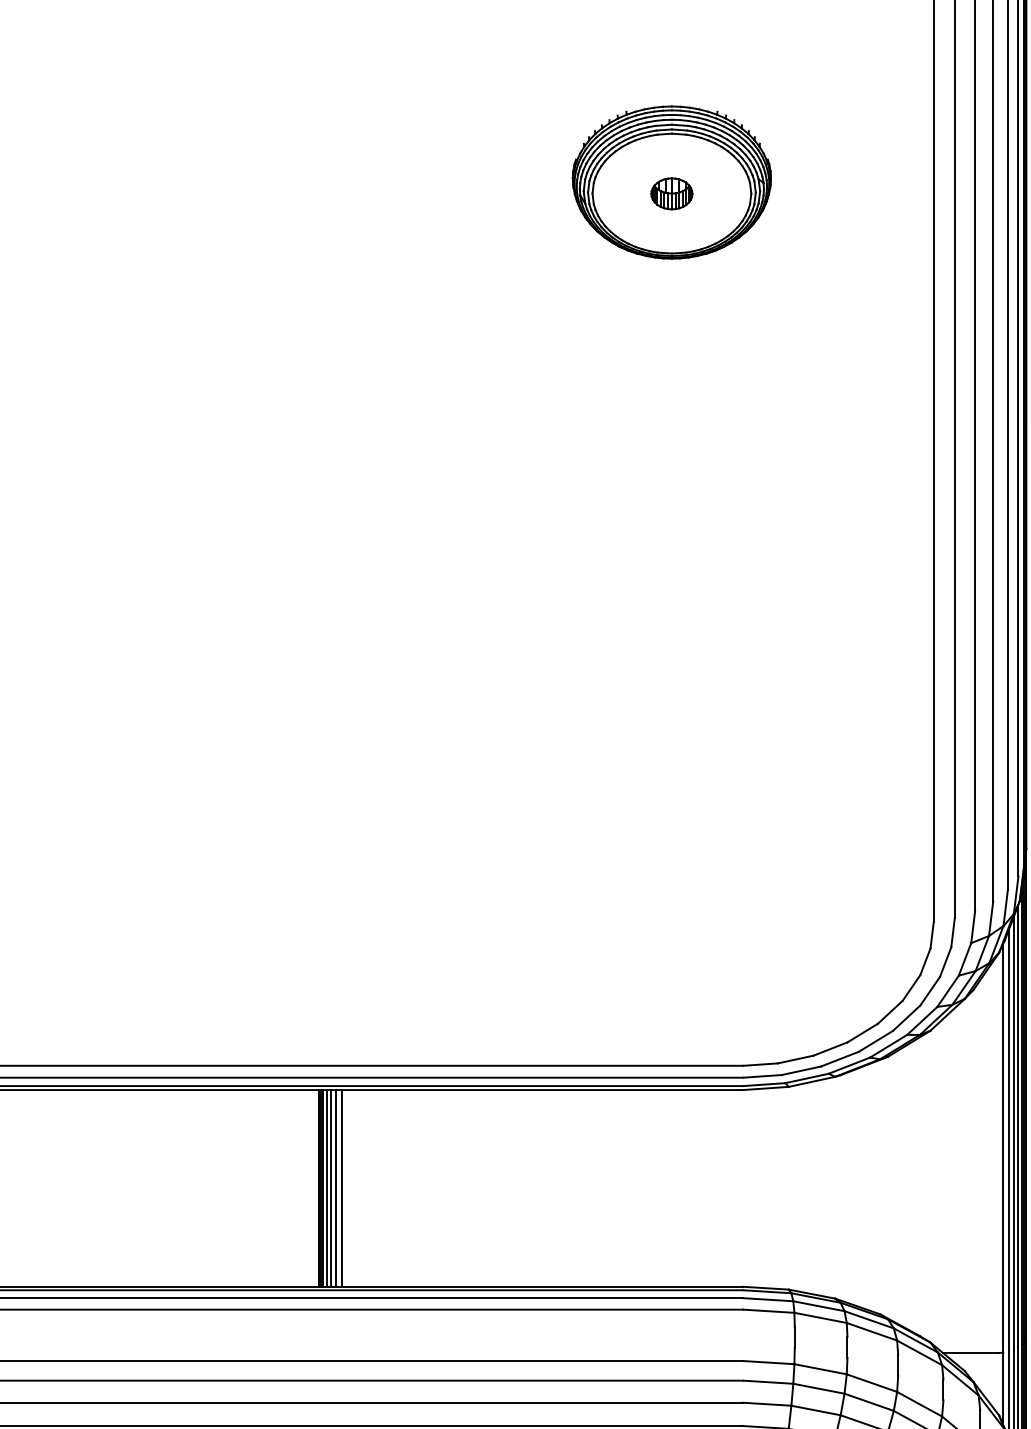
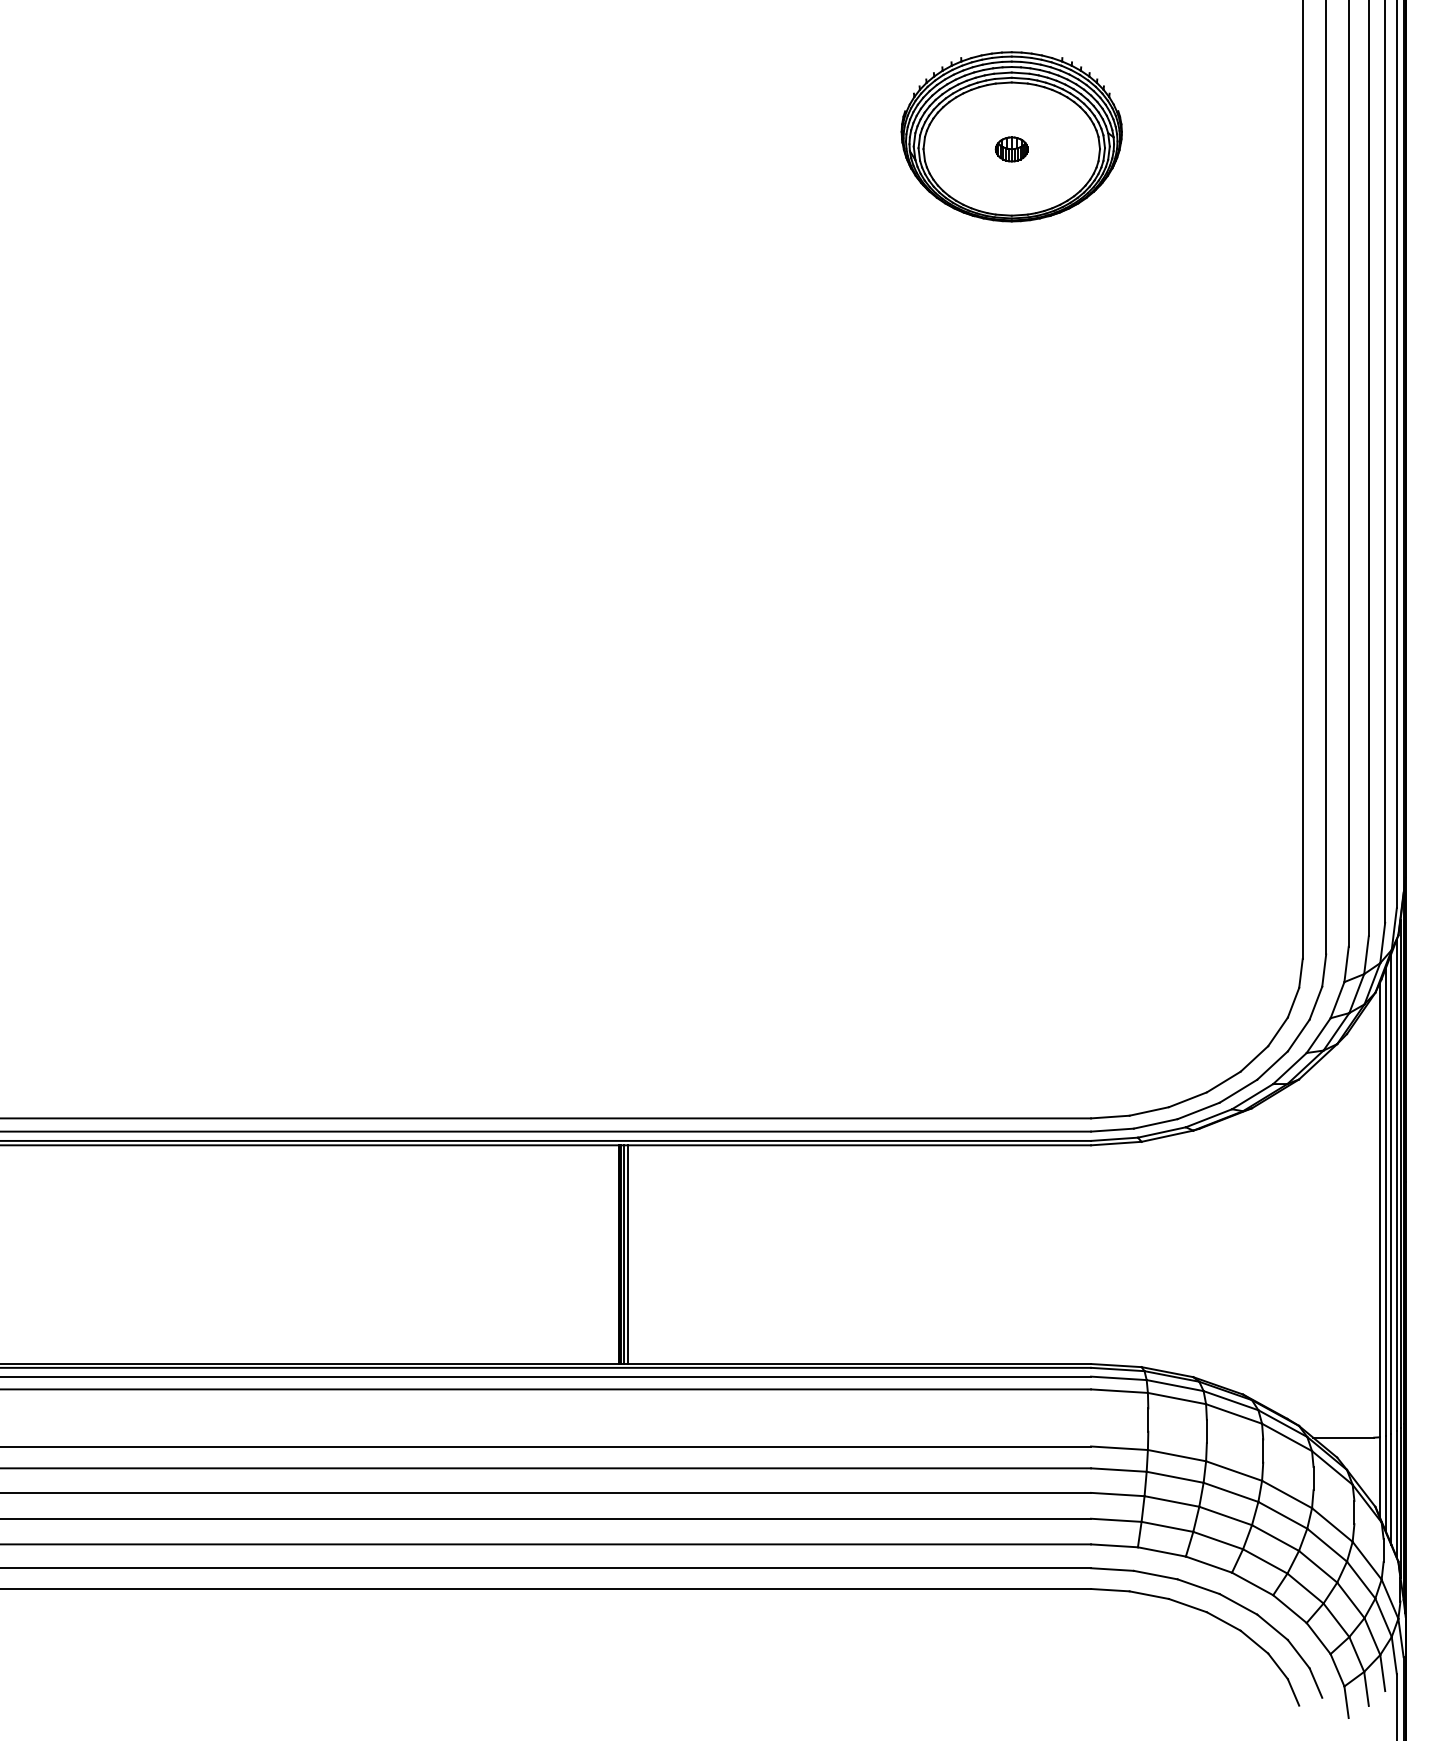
part: (671, 193) -> (1011, 149), size x0.7
line: (331, 1188) -> (633, 1254), removed
line: (336, 1188) -> (638, 1254), removed
line: (341, 1188) -> (644, 1254), removed

